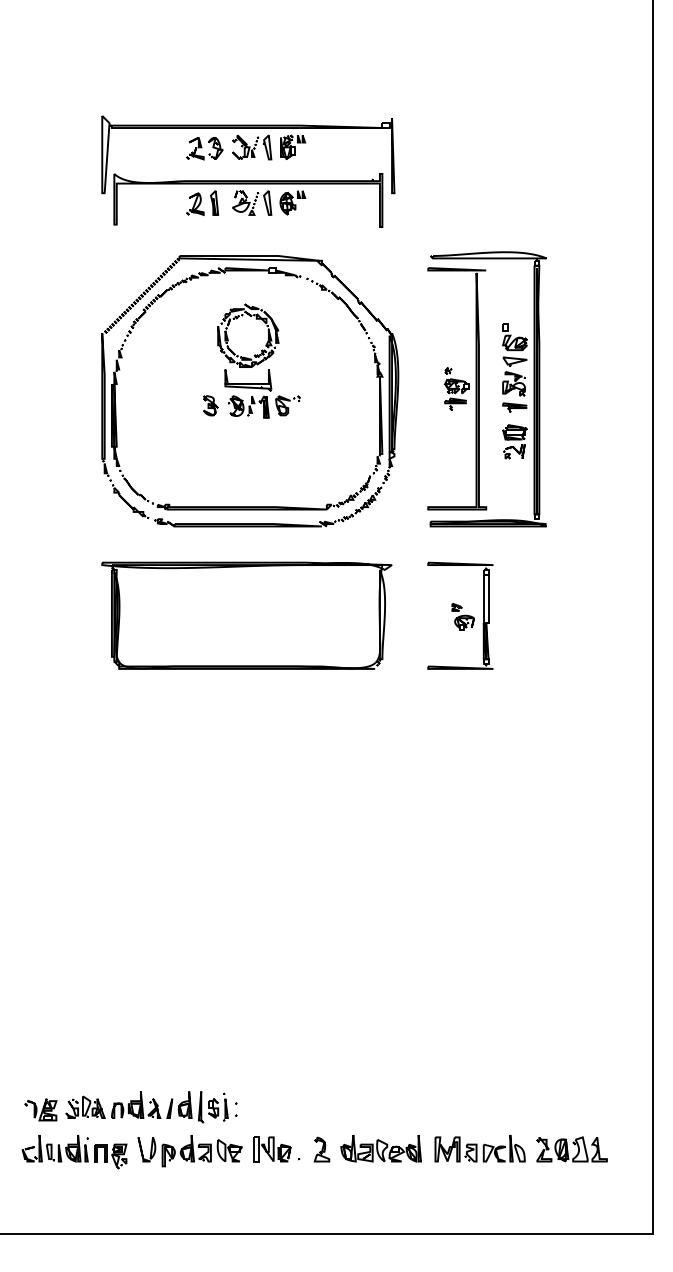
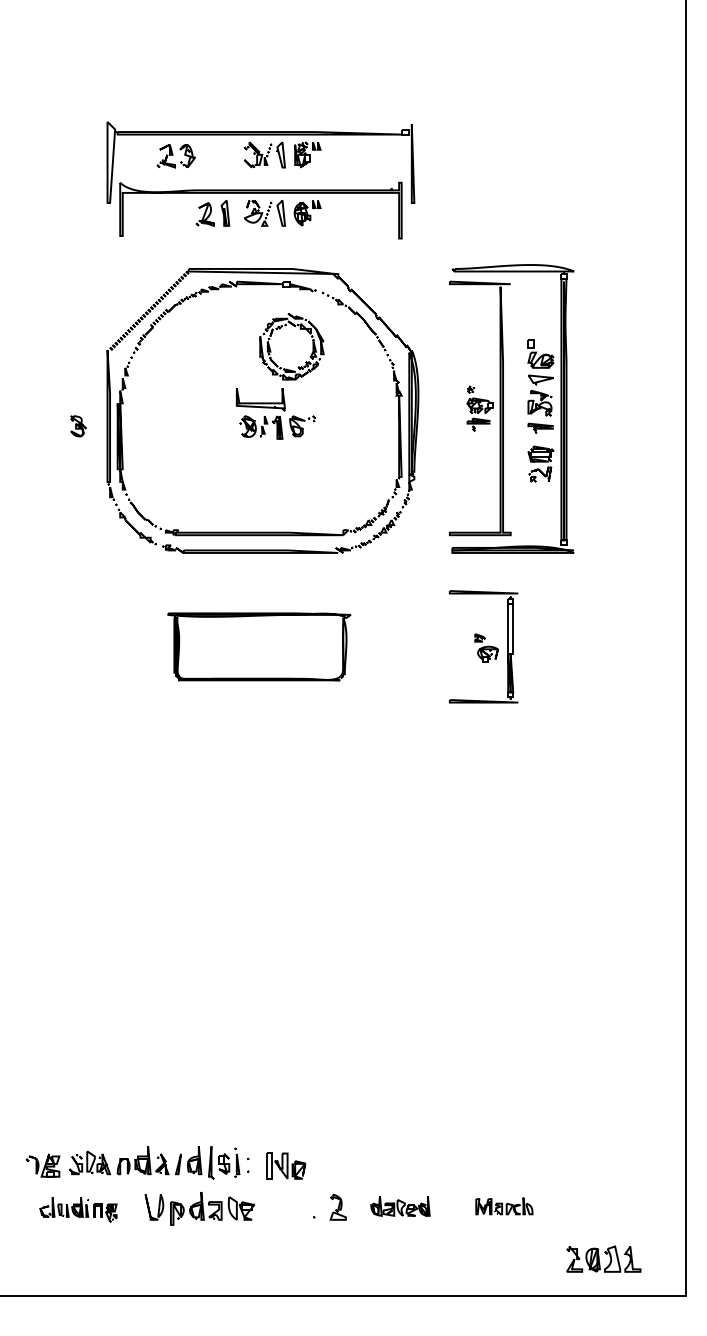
part: (204, 148) -> (175, 156), moved
part: (256, 319) -> (300, 329), moved
part: (210, 406) -> (78, 426), moved
part: (246, 615) -> (259, 646), size x0.6
part: (480, 1147) -> (504, 1205), size x0.6
part: (272, 1148) -> (286, 1165), moved
part: (381, 1148) -> (400, 1206), size x0.7
part: (571, 1148) -> (603, 1258), moved
part: (74, 1151) -> (78, 1209), size x0.7

